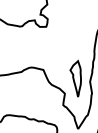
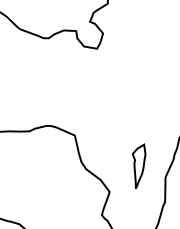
part: (75, 78) -> (137, 165), size x0.6

